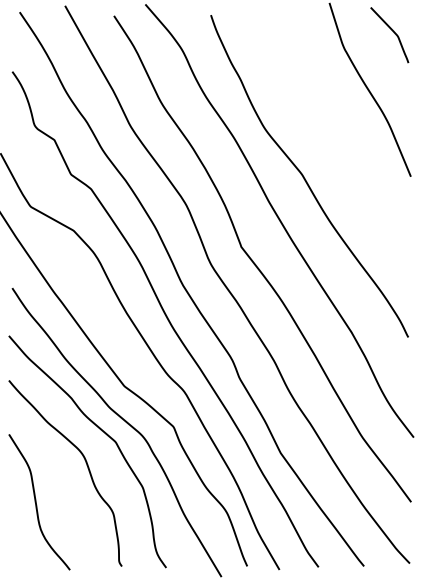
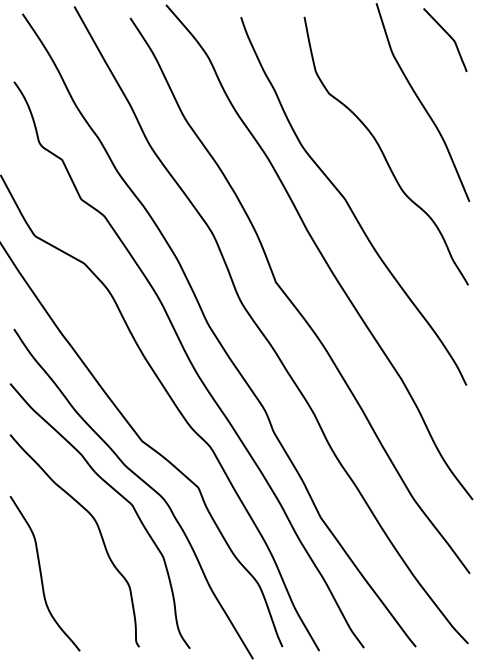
curve: (335, 133) -> (383, 152), added

